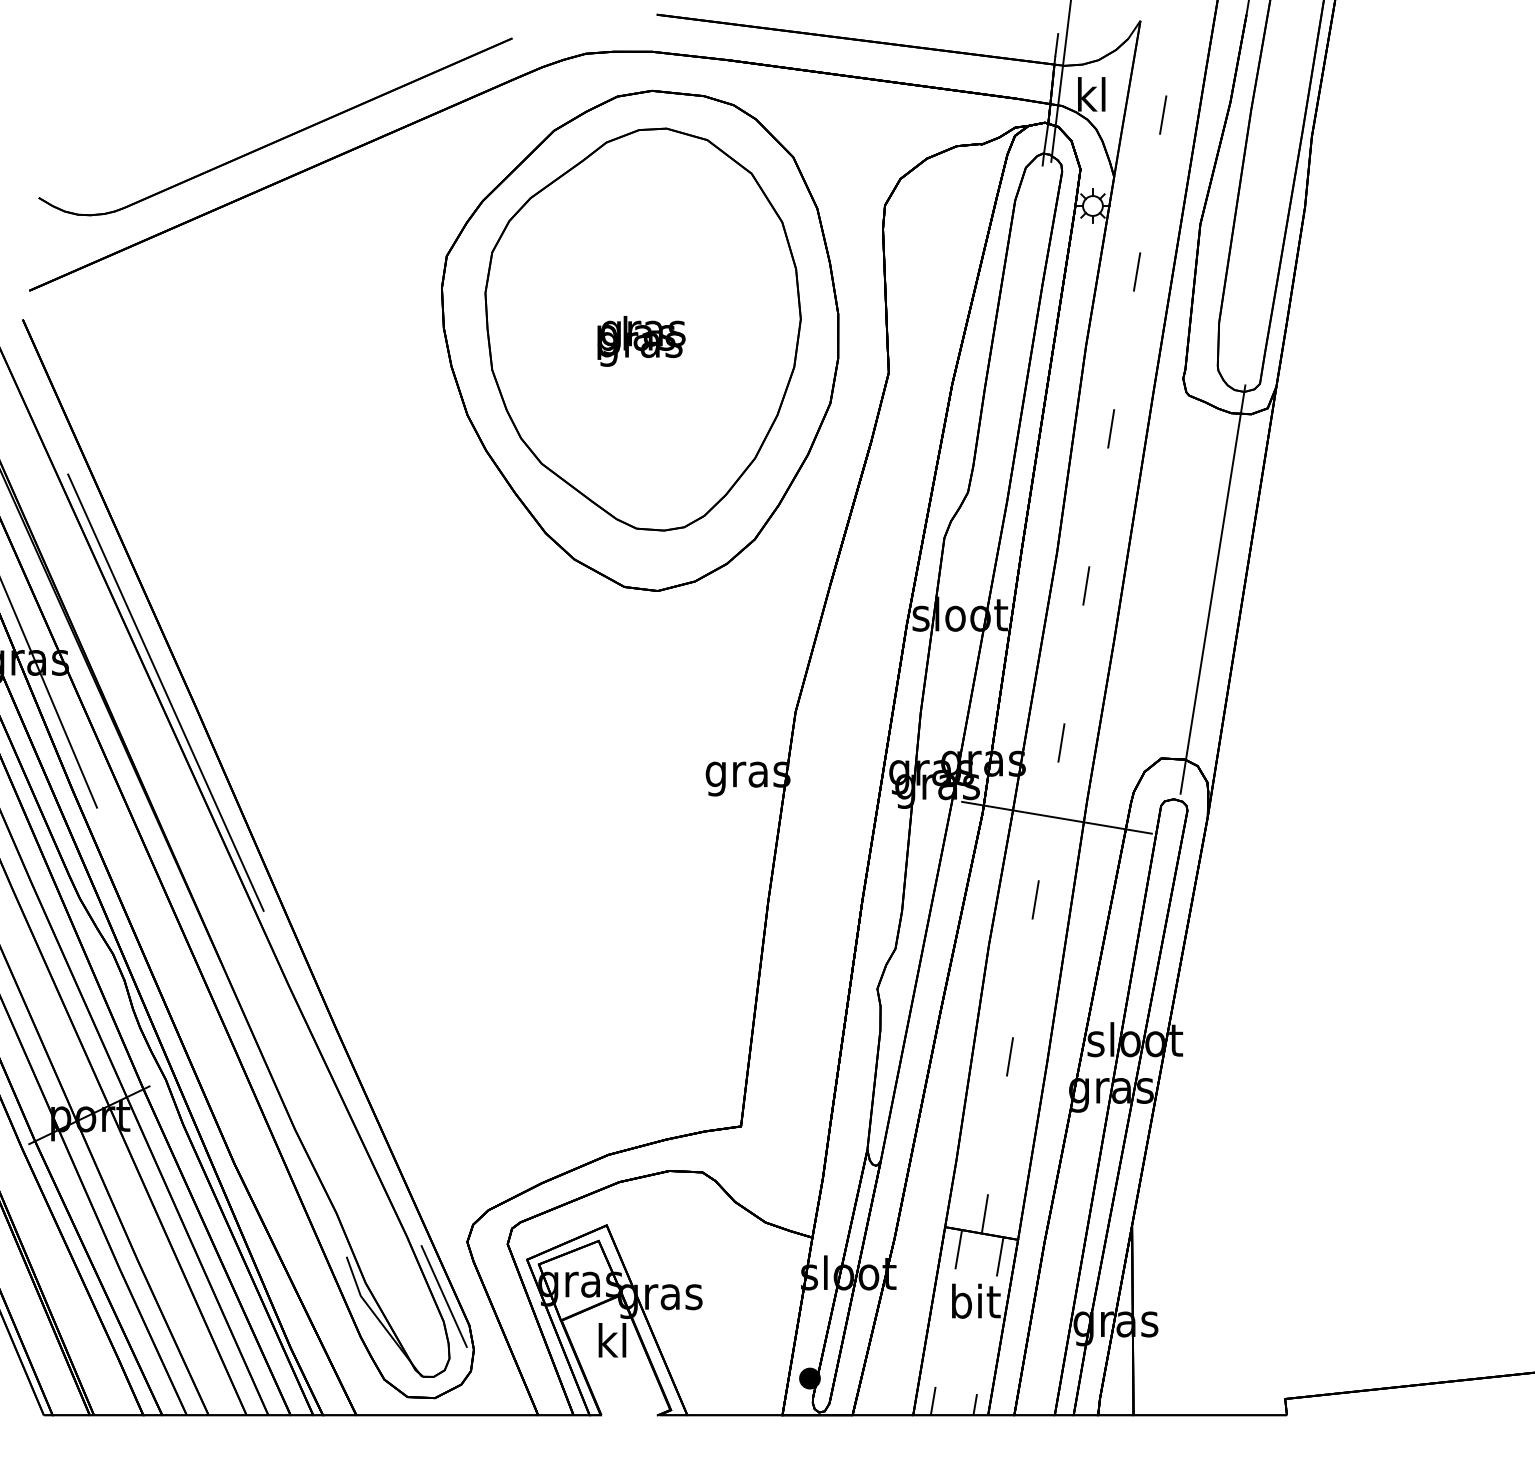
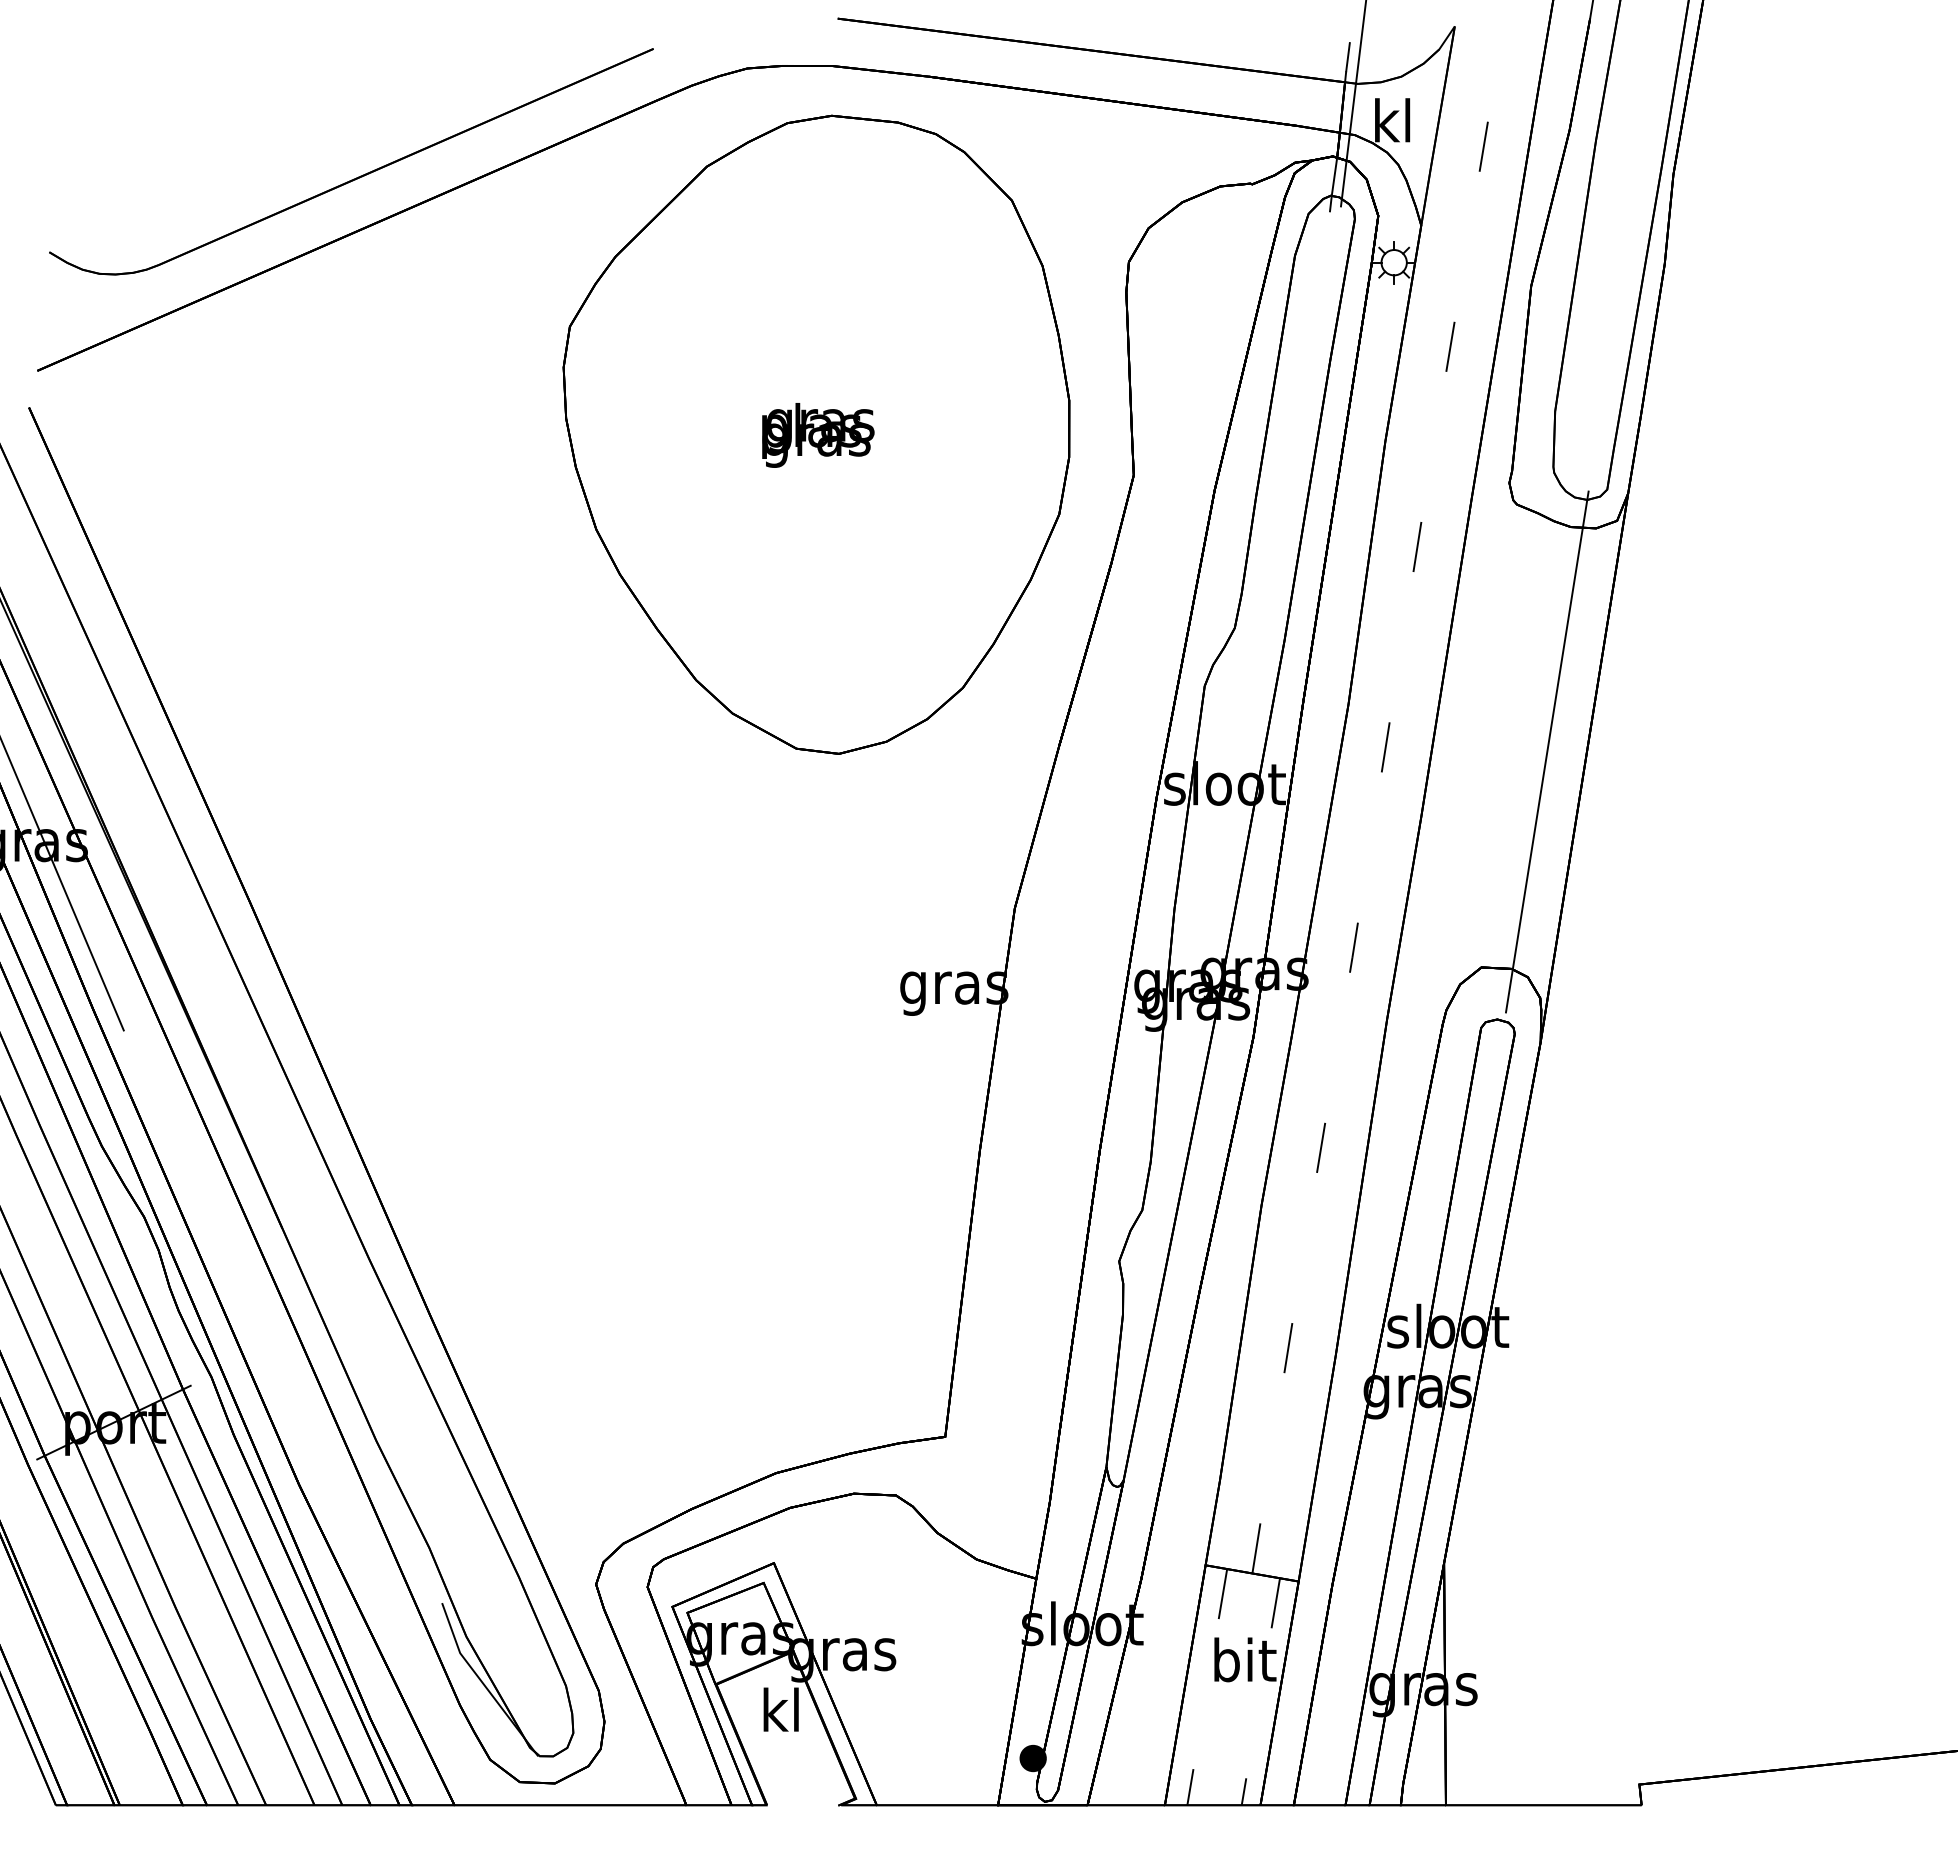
part: (643, 329) -> (820, 420), removed
line: (165, 692) -> (211, 883), removed
line: (1057, 817) -> (1348, 1042), removed
line: (444, 1296) -> (566, 1653), removed

